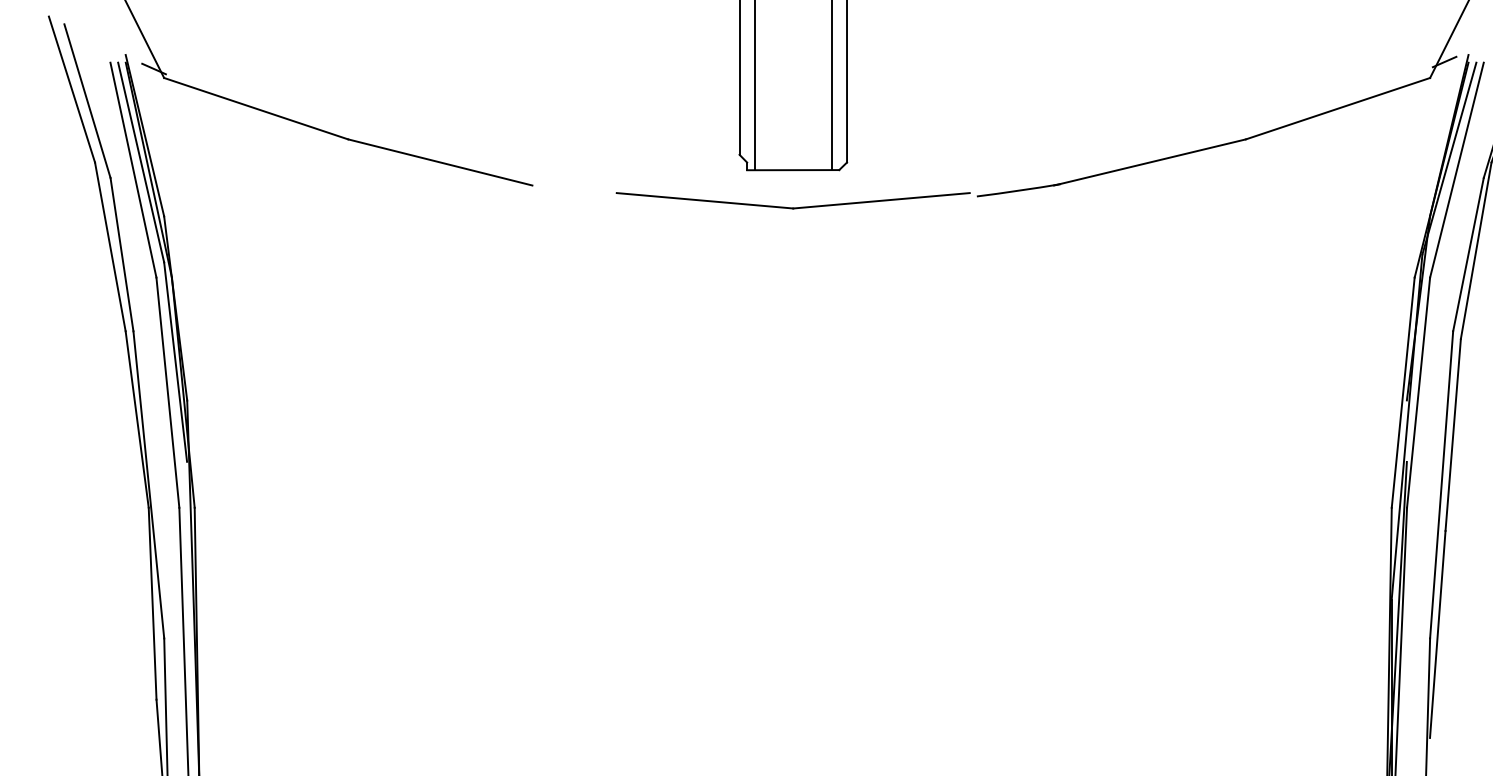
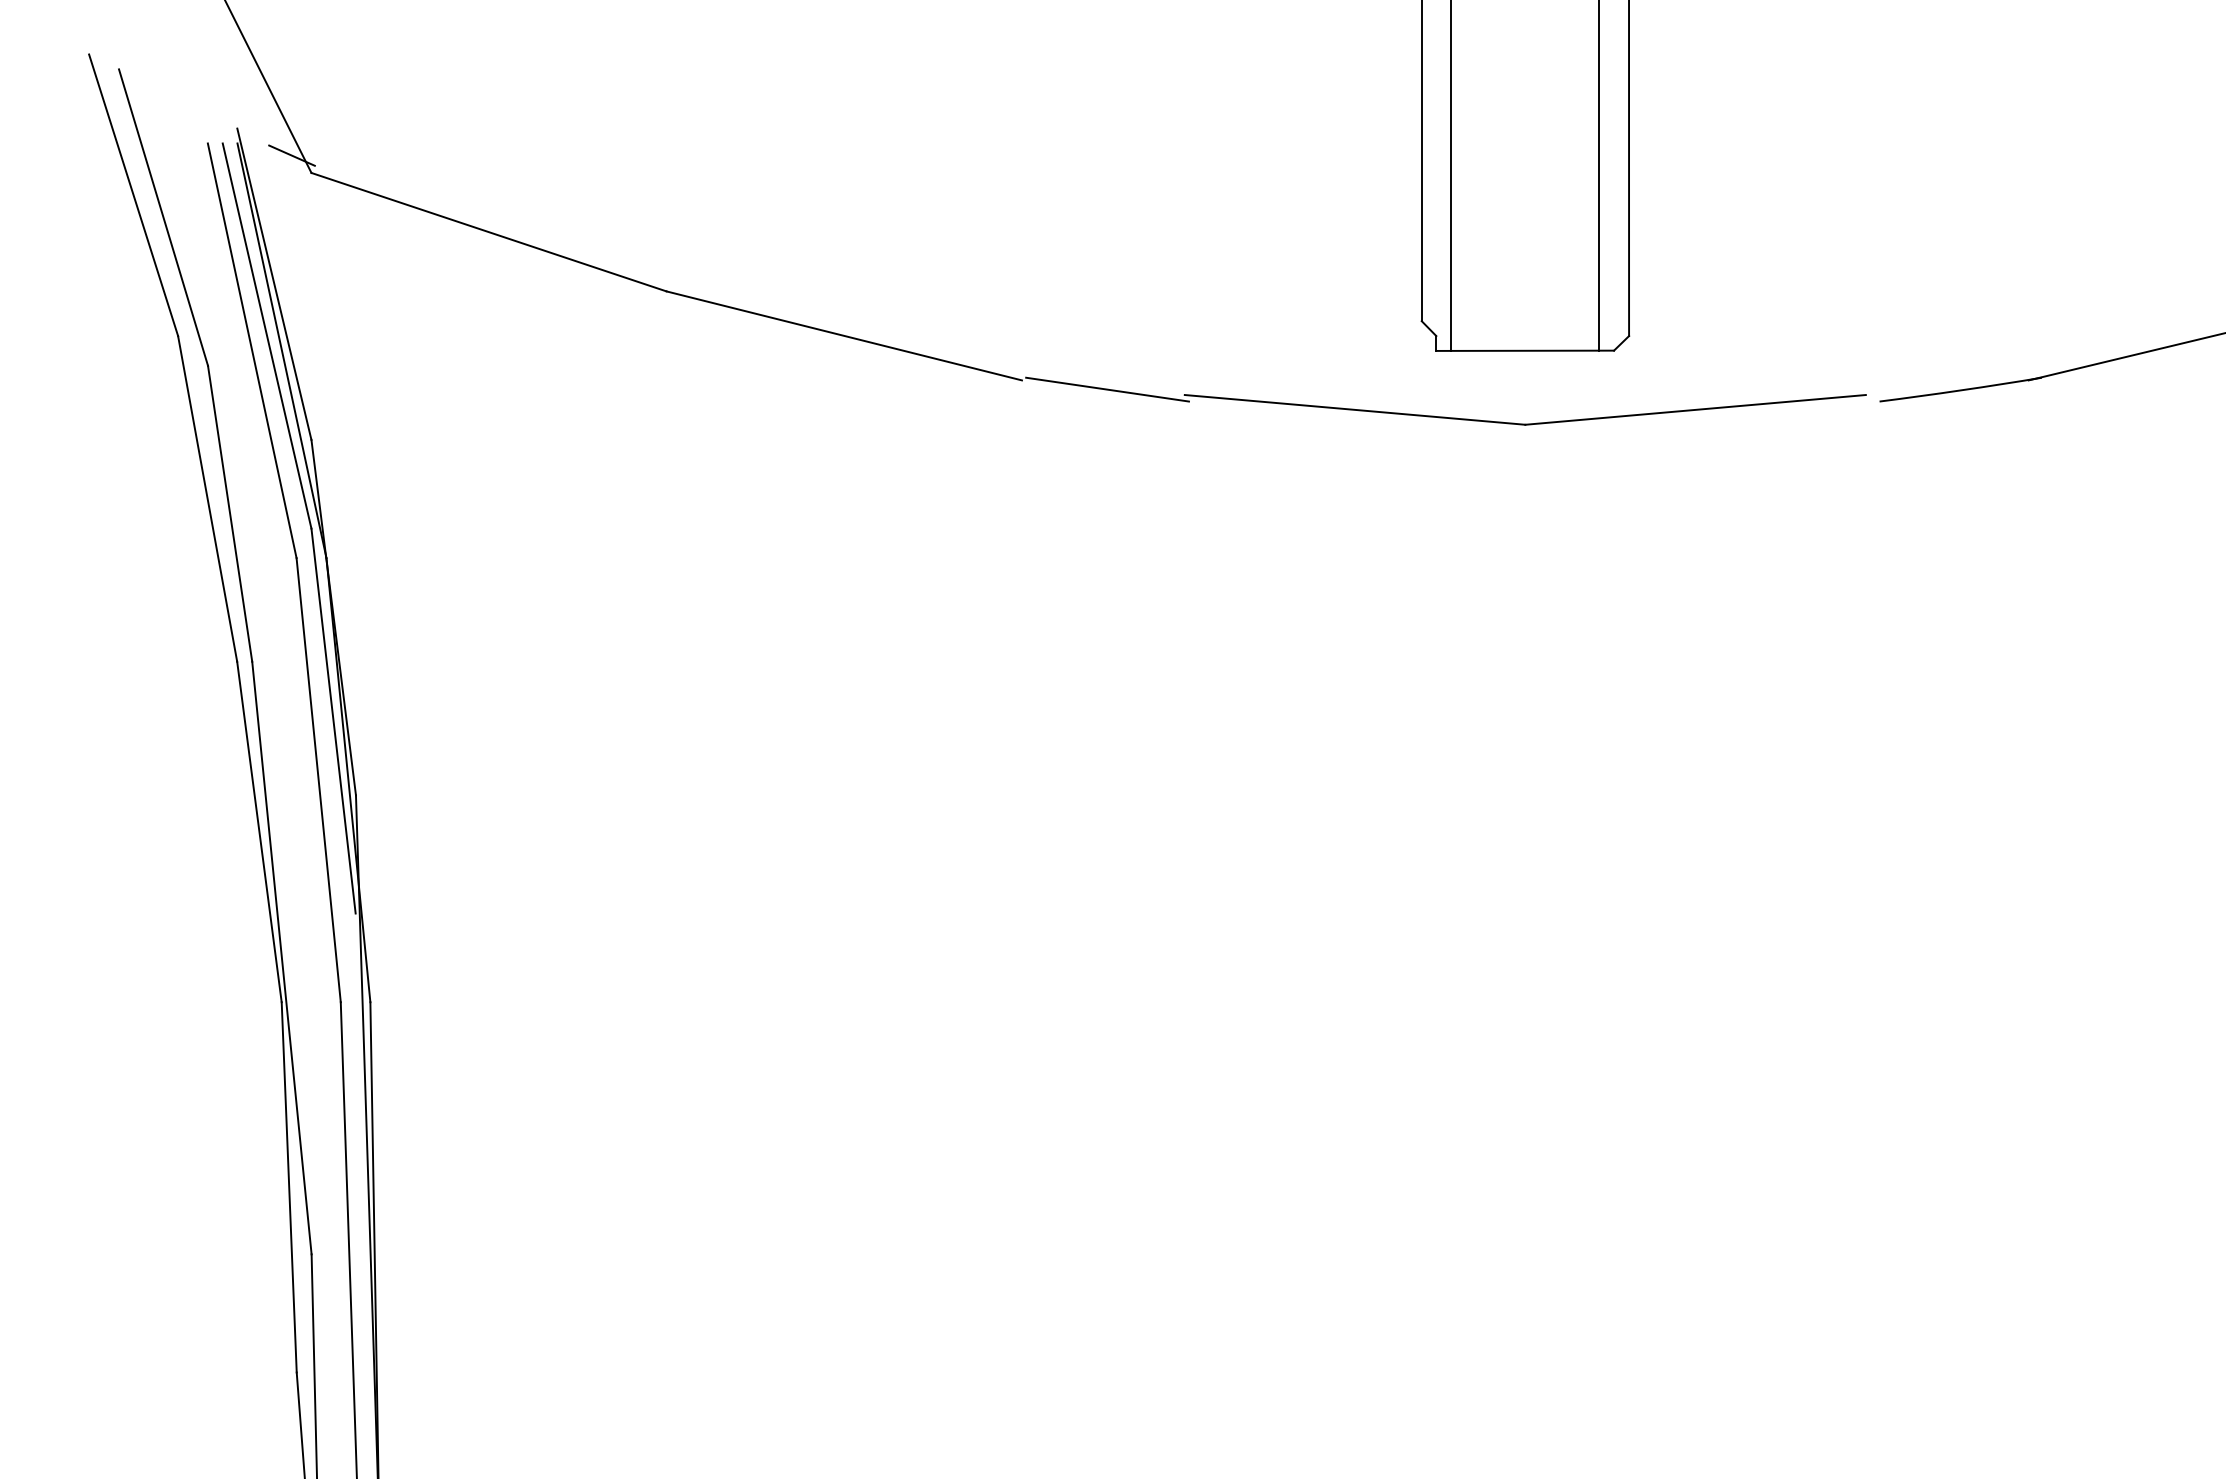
line: (576, 190) -> (1107, 390), added

